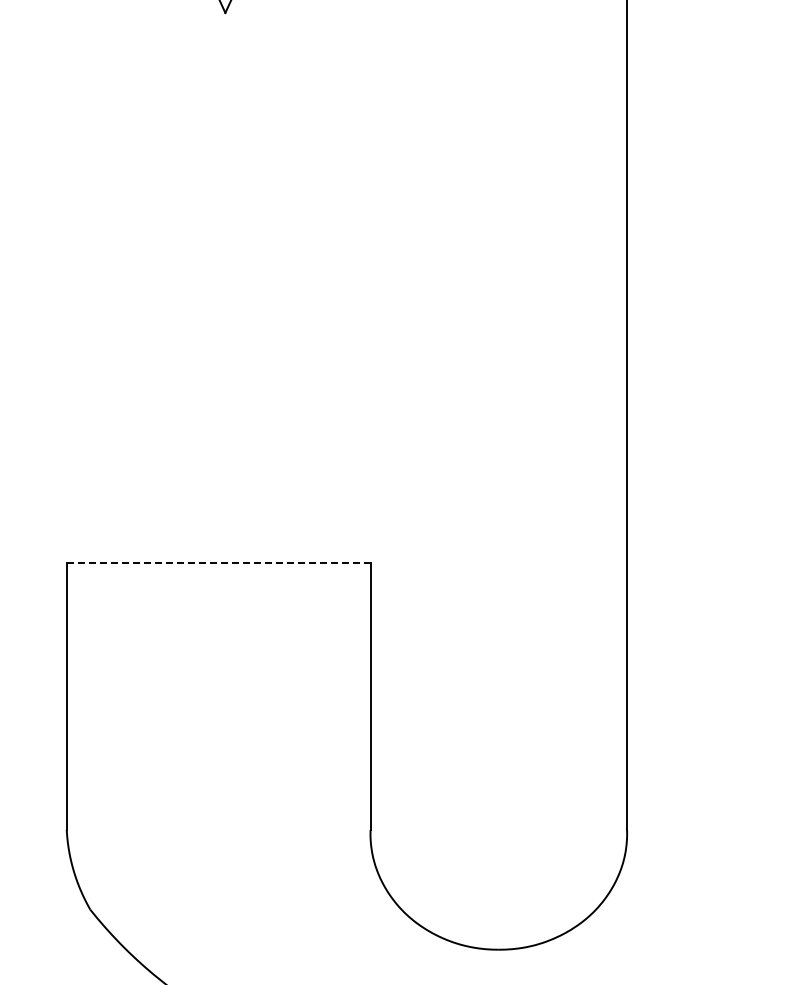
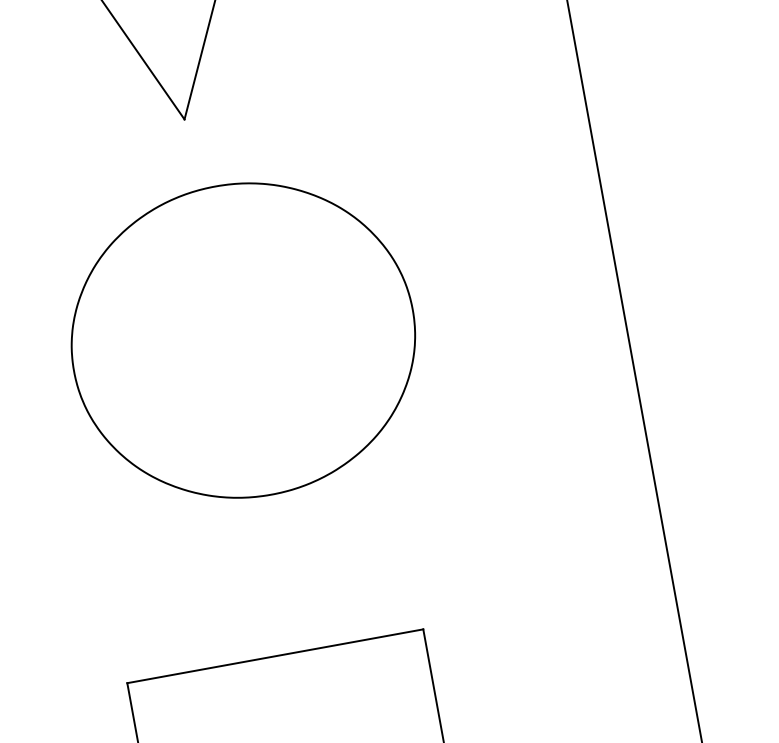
part: (243, 243) -> (243, 340), added
line: (218, 562) -> (275, 656), dashed -> solid

